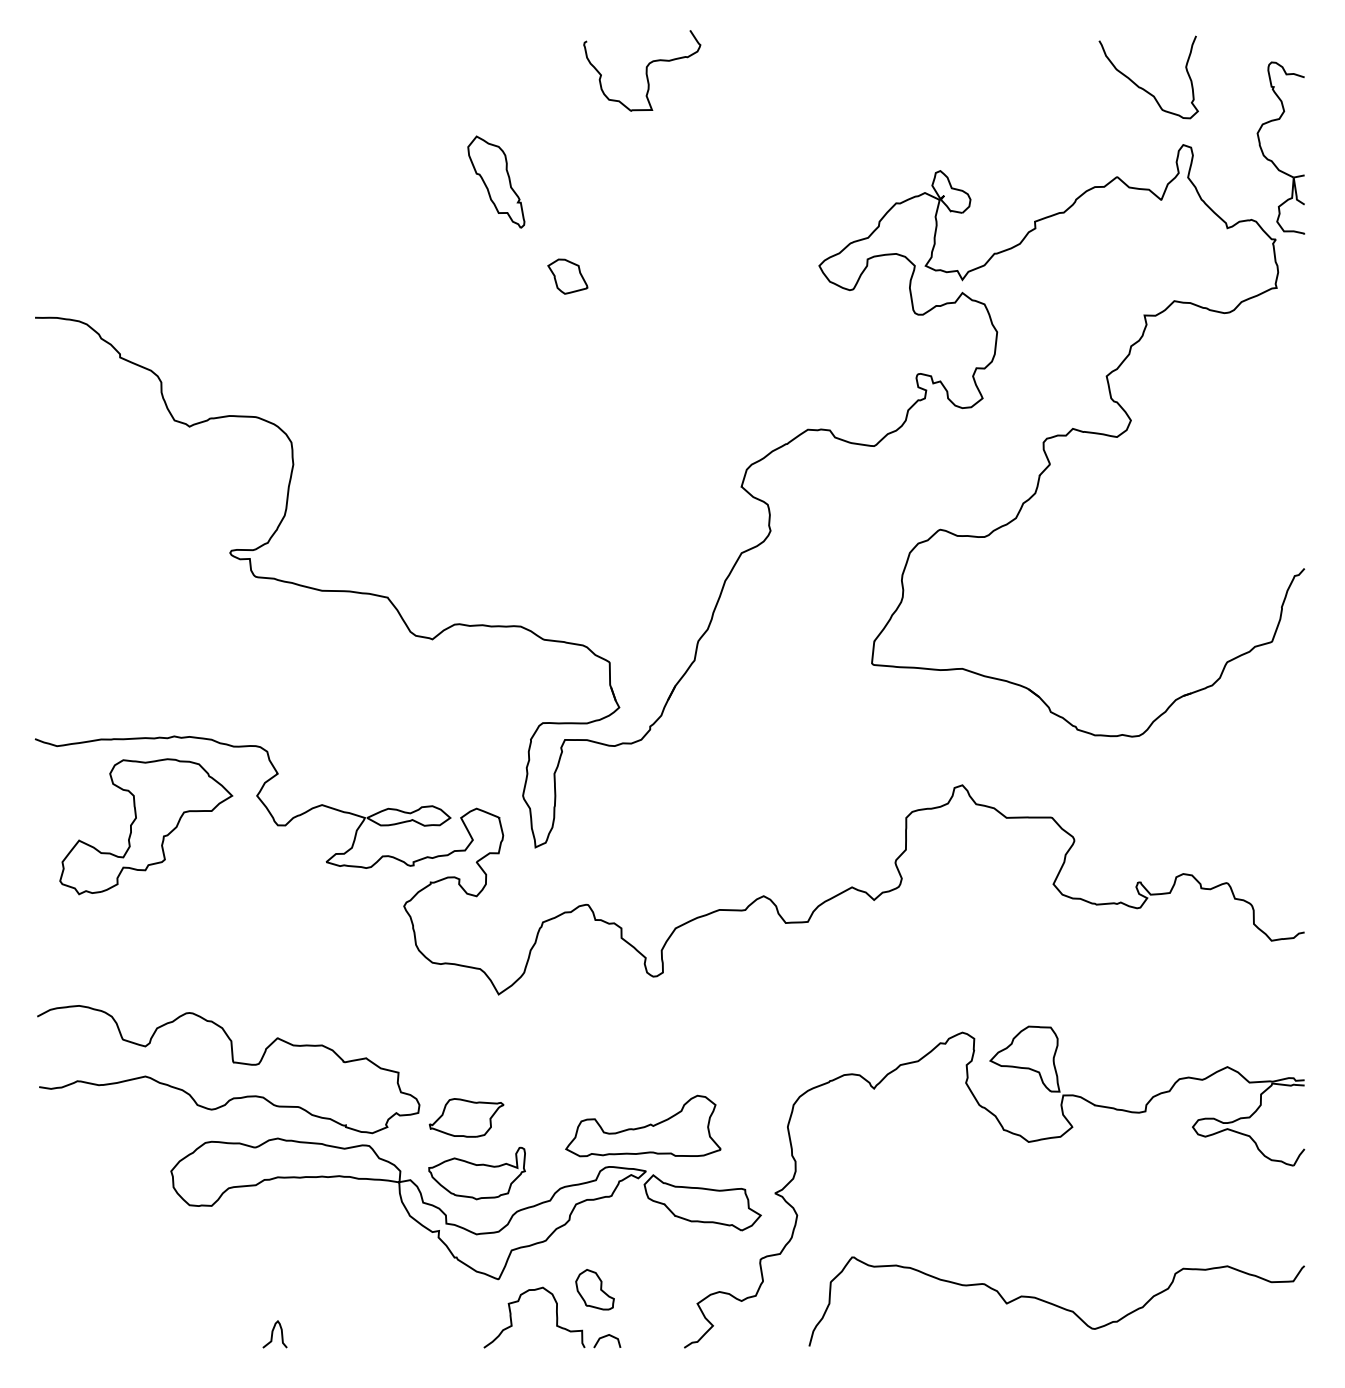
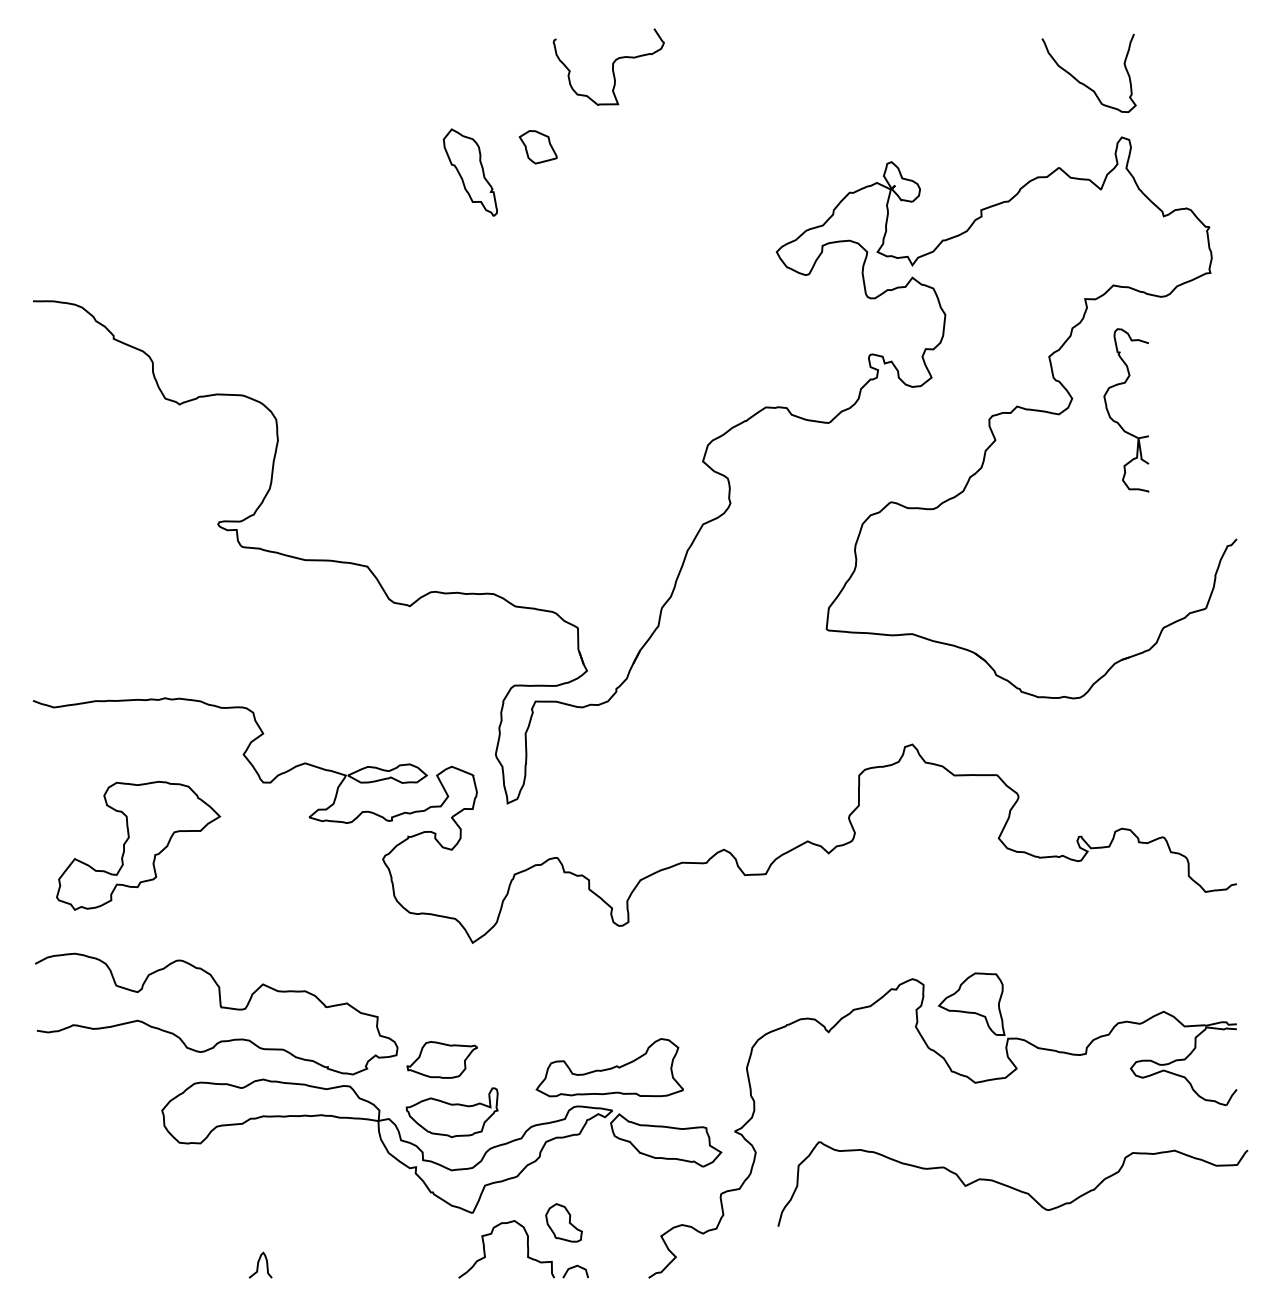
part: (1271, 159) -> (1117, 421), moved
part: (567, 276) -> (537, 147), moved
part: (146, 826) -> (138, 845), moved
curve: (1055, 1304) -> (1011, 1186), moved

